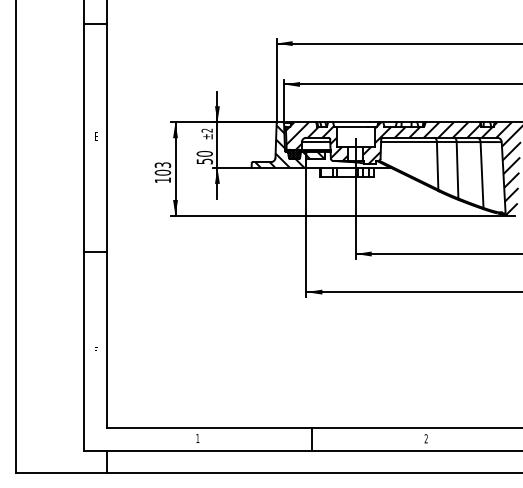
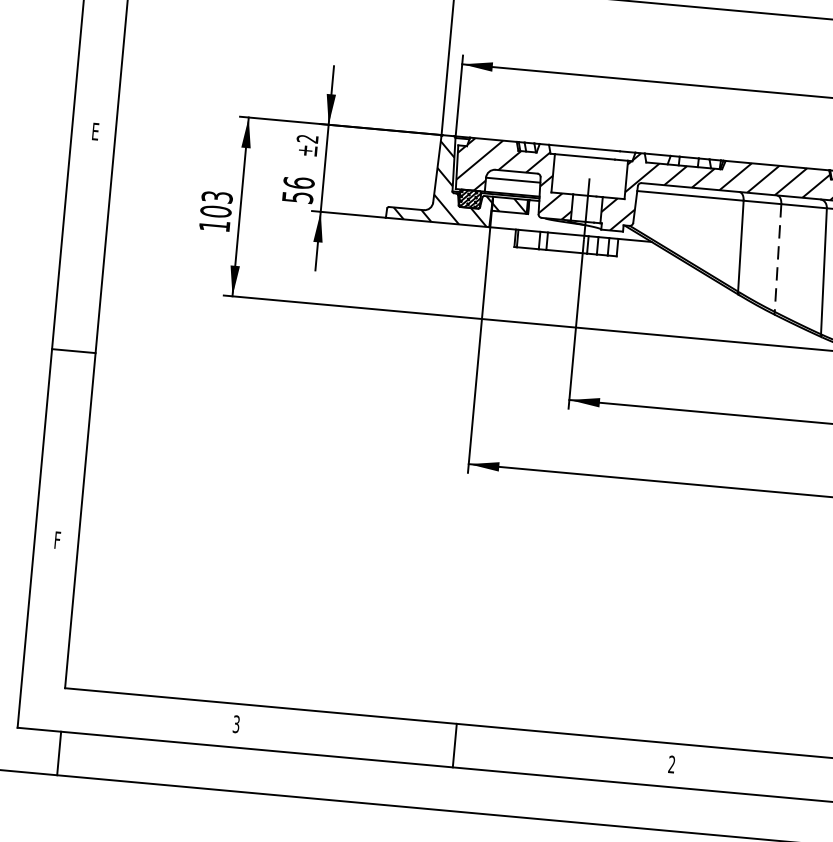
text: (204, 153) -> (298, 182), 50 -> 56
line: (457, 170) -> (777, 258), solid -> dashed
text: (197, 438) -> (235, 724), 1 -> 3

